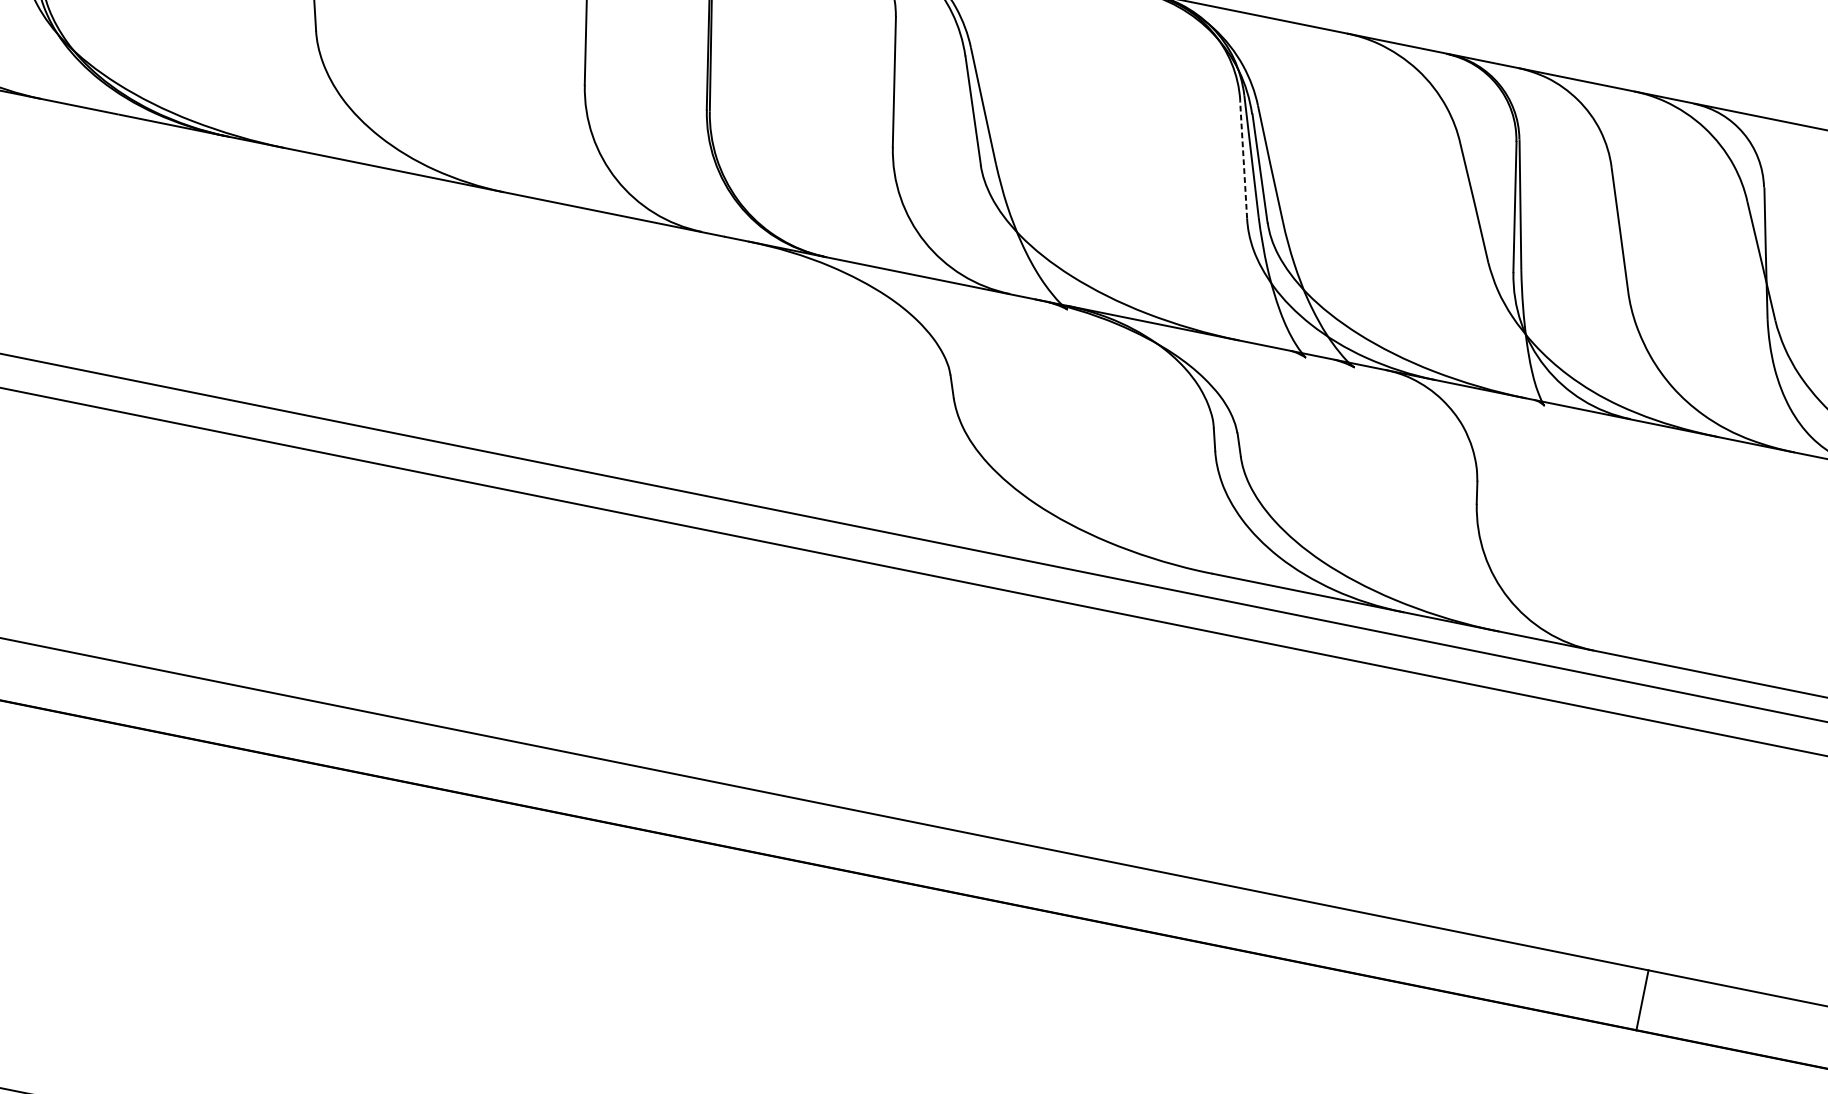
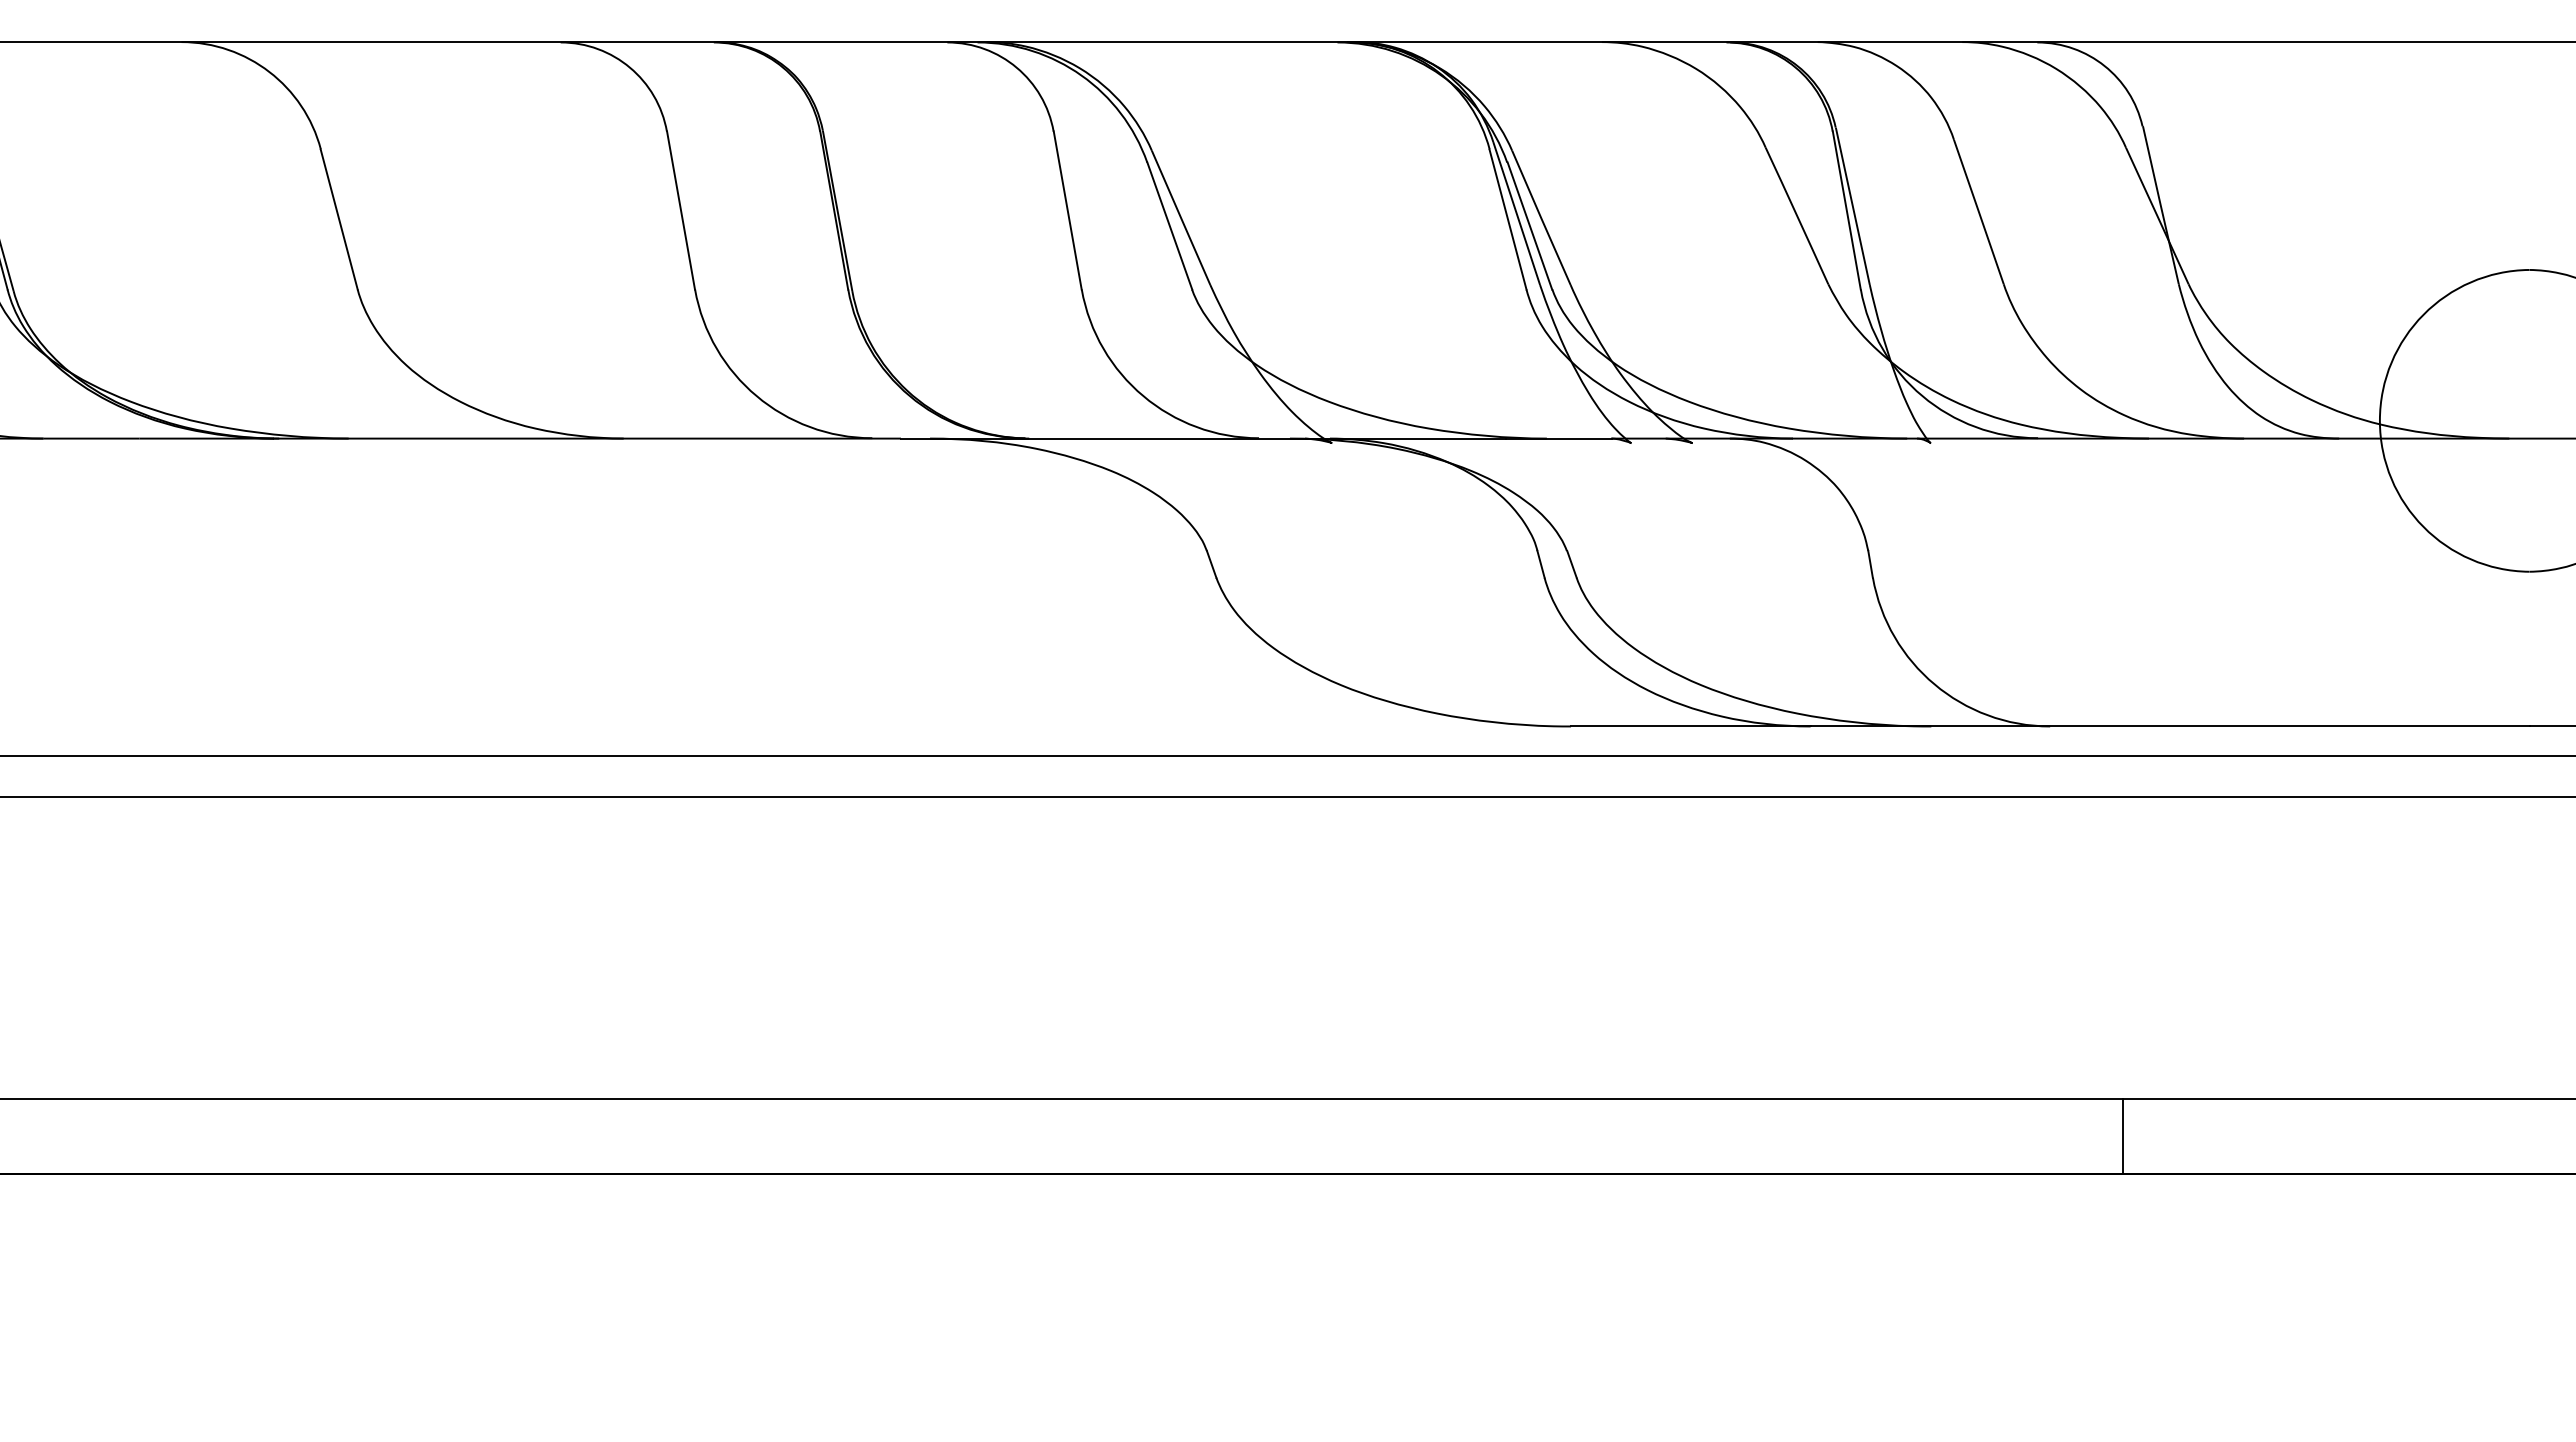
line: (1243, 159) -> (1507, 219), dashed -> solid
line: (1642, 1000) -> (2122, 1136), moved

